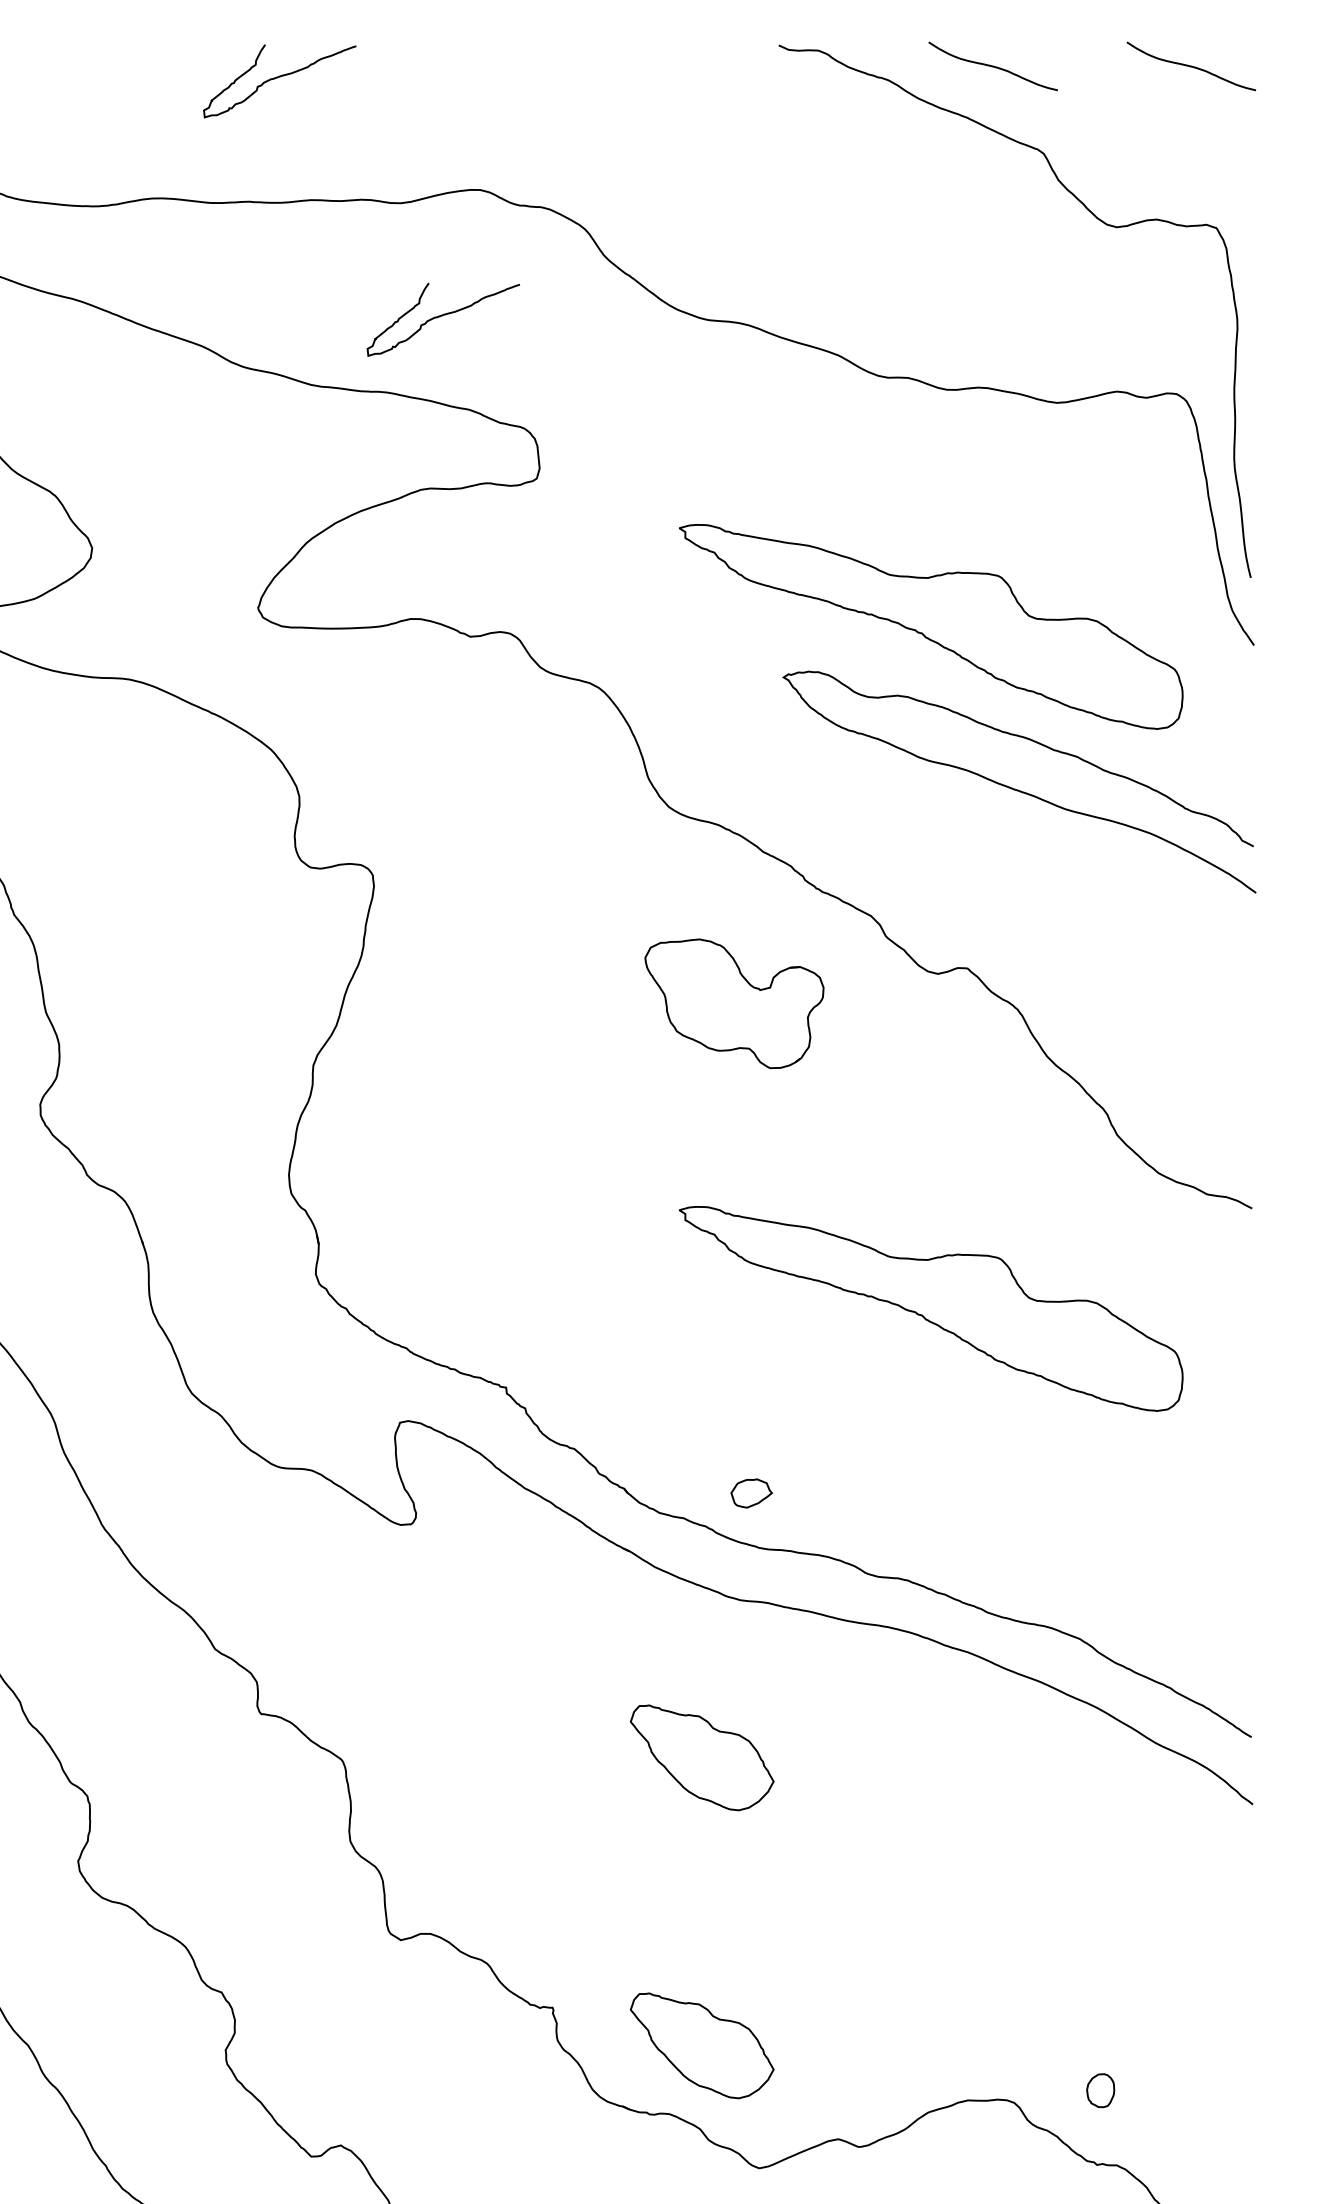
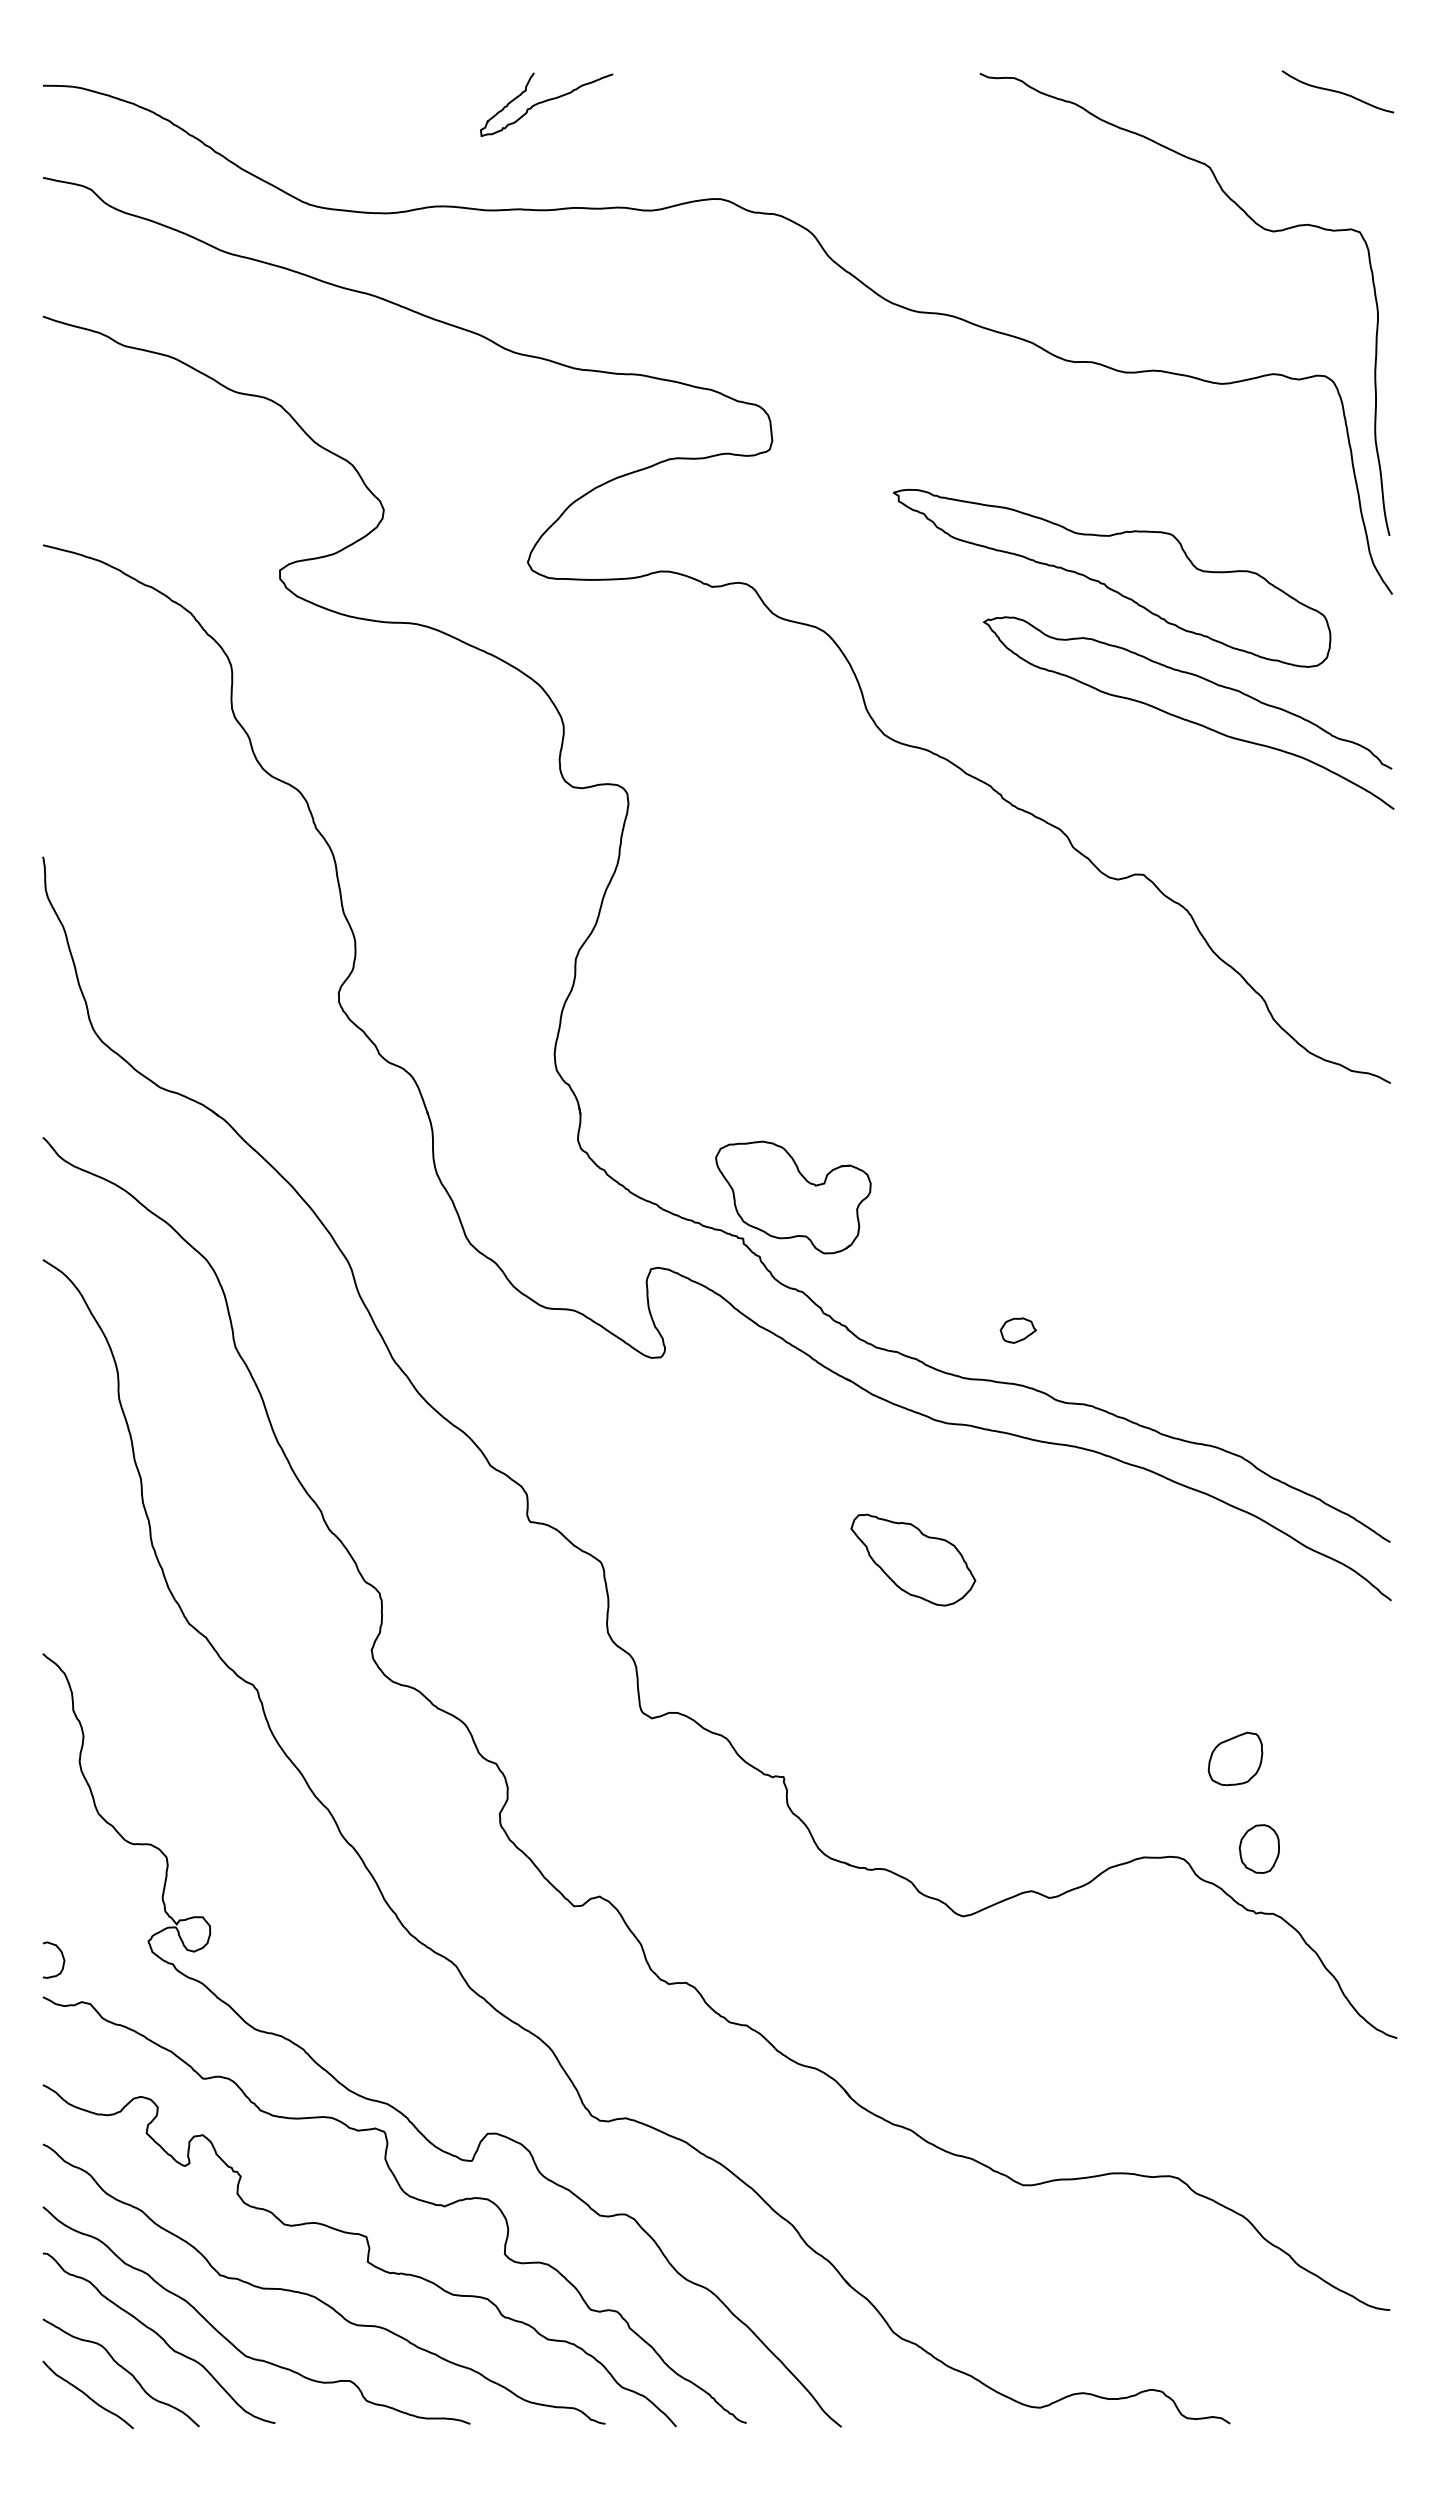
curve: (992, 66) -> (1165, 91), removed
curve: (440, 317) -> (686, 309), removed
part: (734, 1003) -> (793, 1197), moved
part: (931, 1309) -> (1112, 1170), removed
part: (750, 1493) -> (1017, 1330), moved
part: (1073, 1986) -> (1235, 1758), added
part: (702, 2045) -> (913, 1809), removed
part: (1099, 2090) -> (1258, 1848), size x1.67

